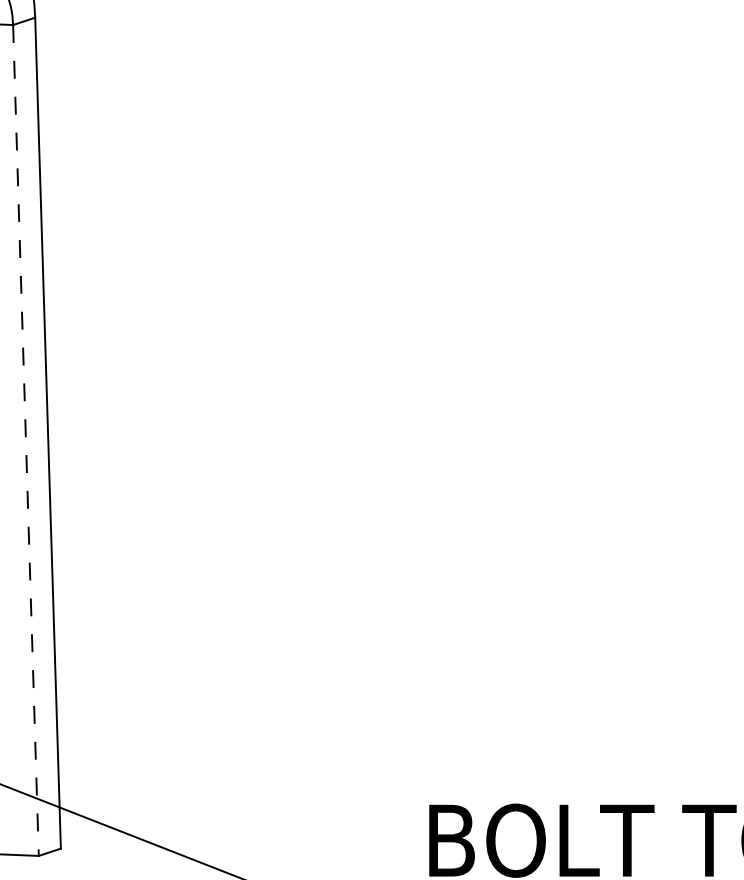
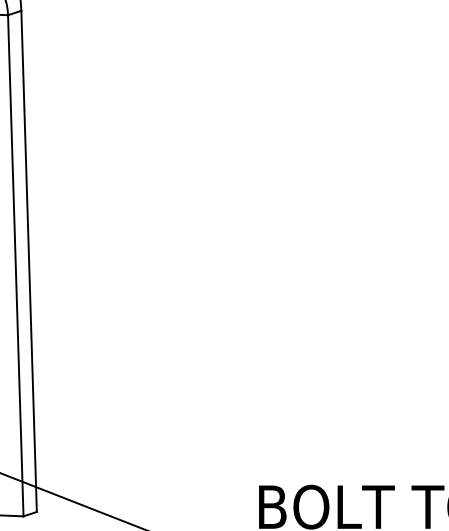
line: (25, 440) -> (15, 265), dashed -> solid

